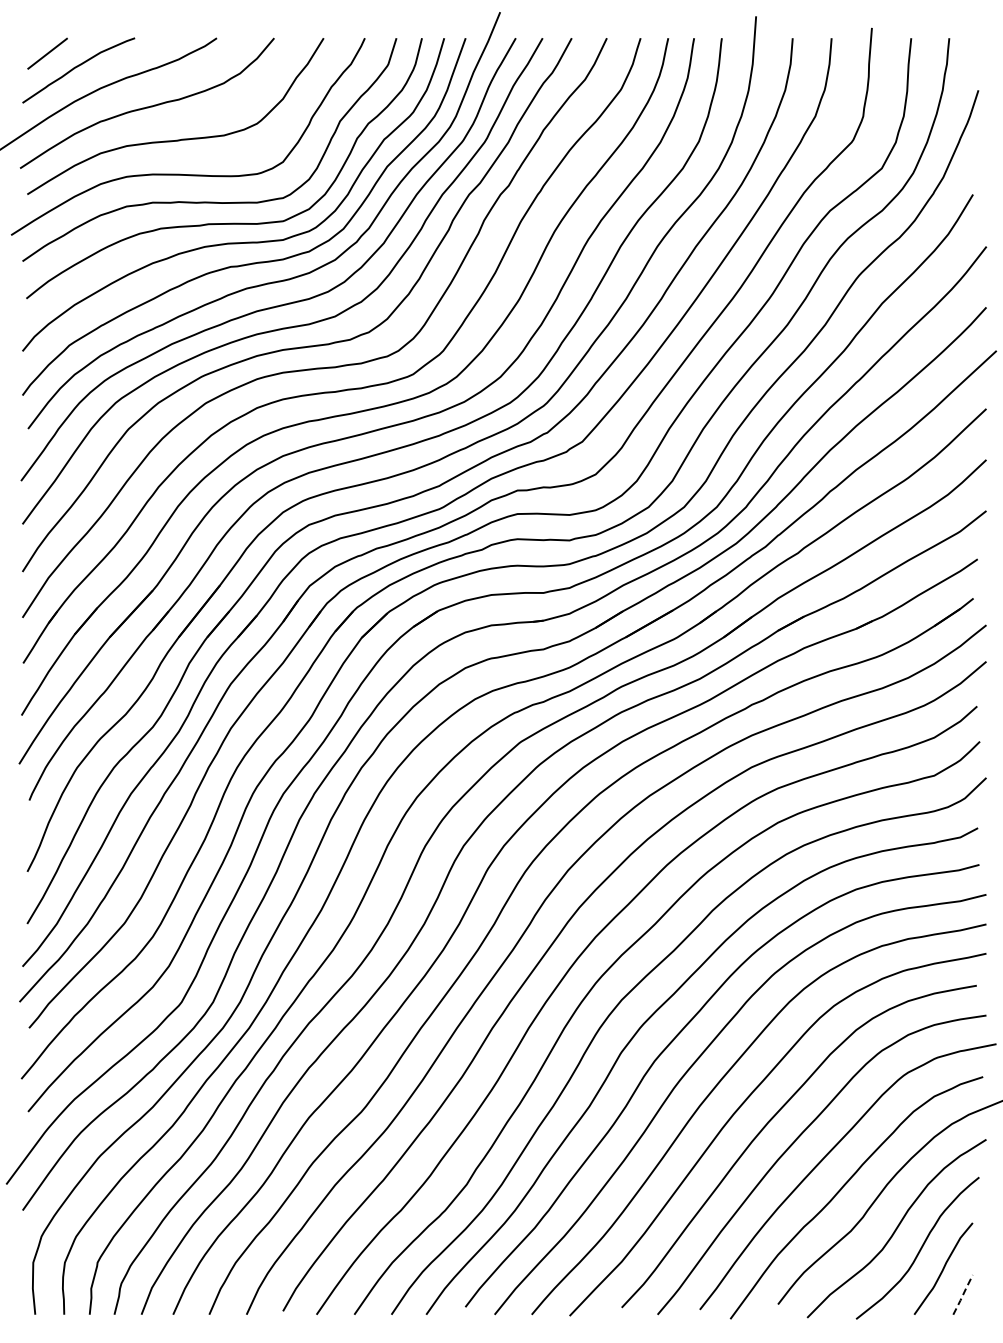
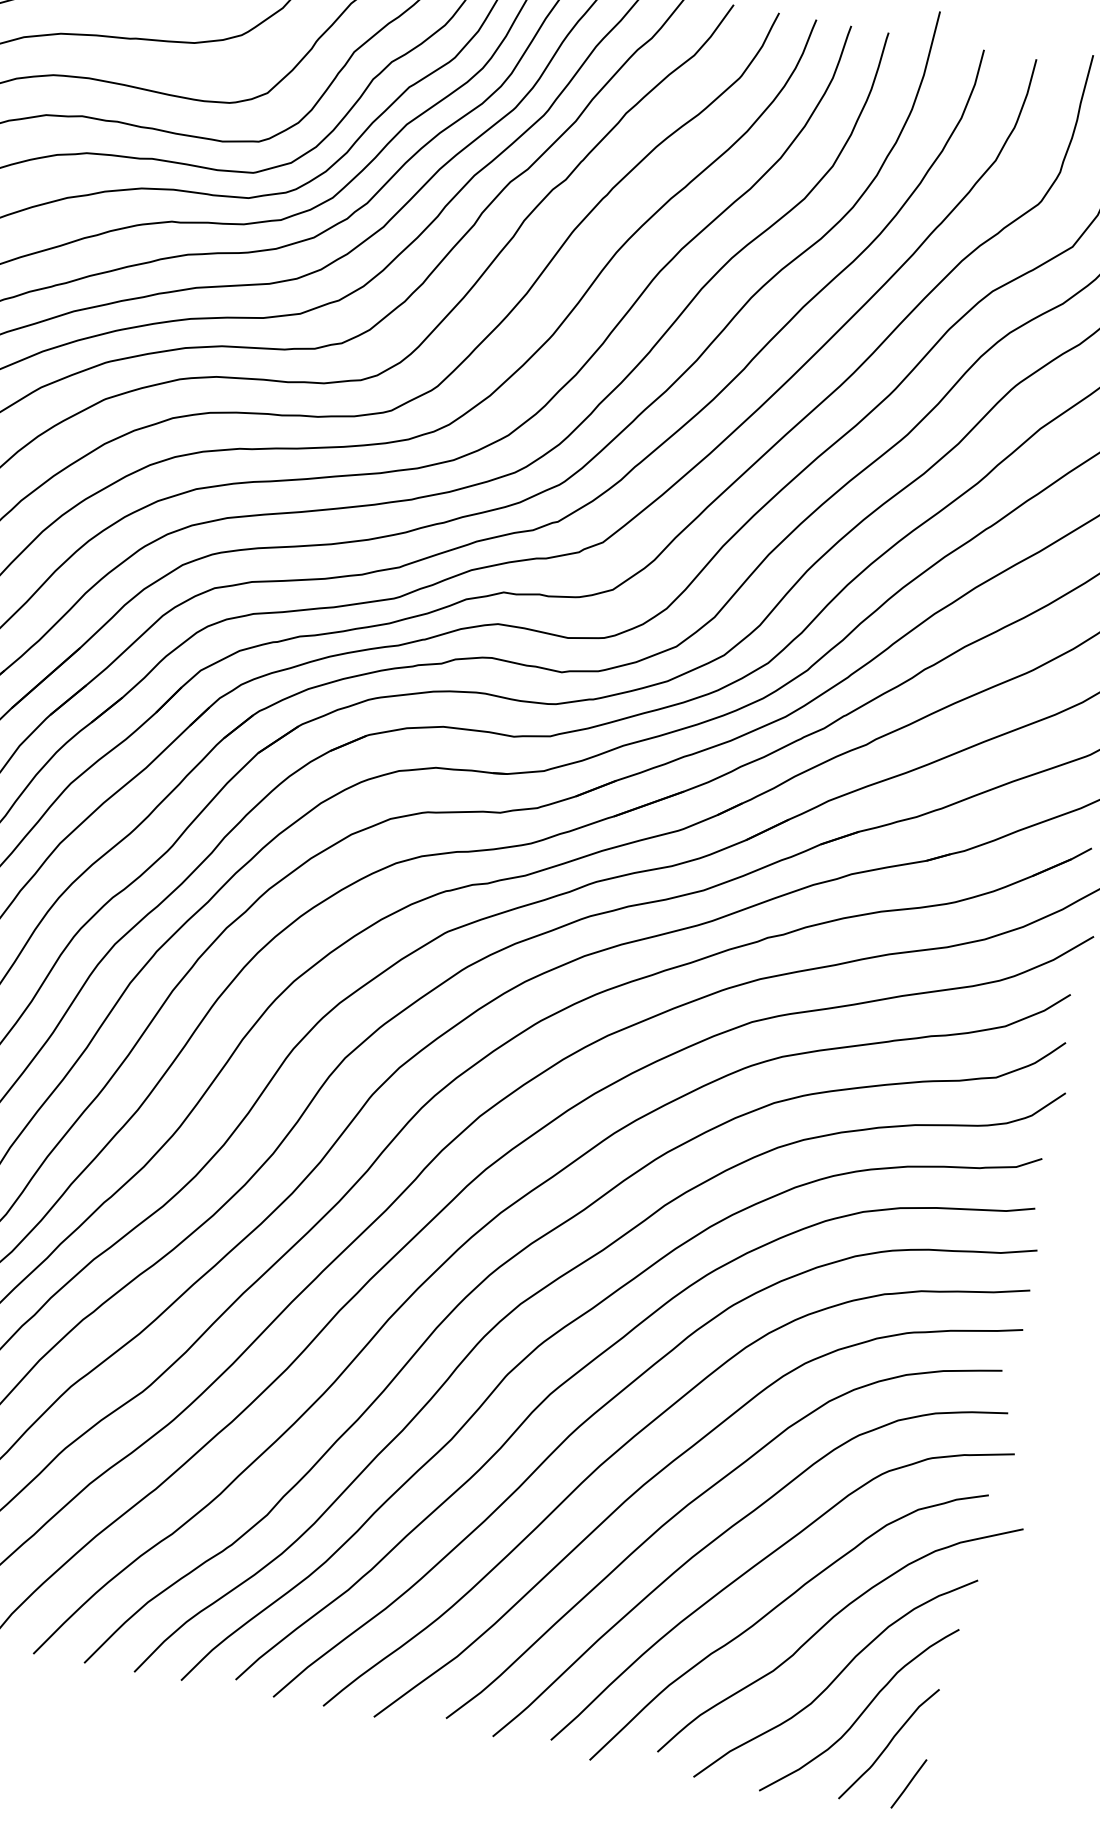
line: (963, 1294) -> (909, 1783), dashed -> solid

